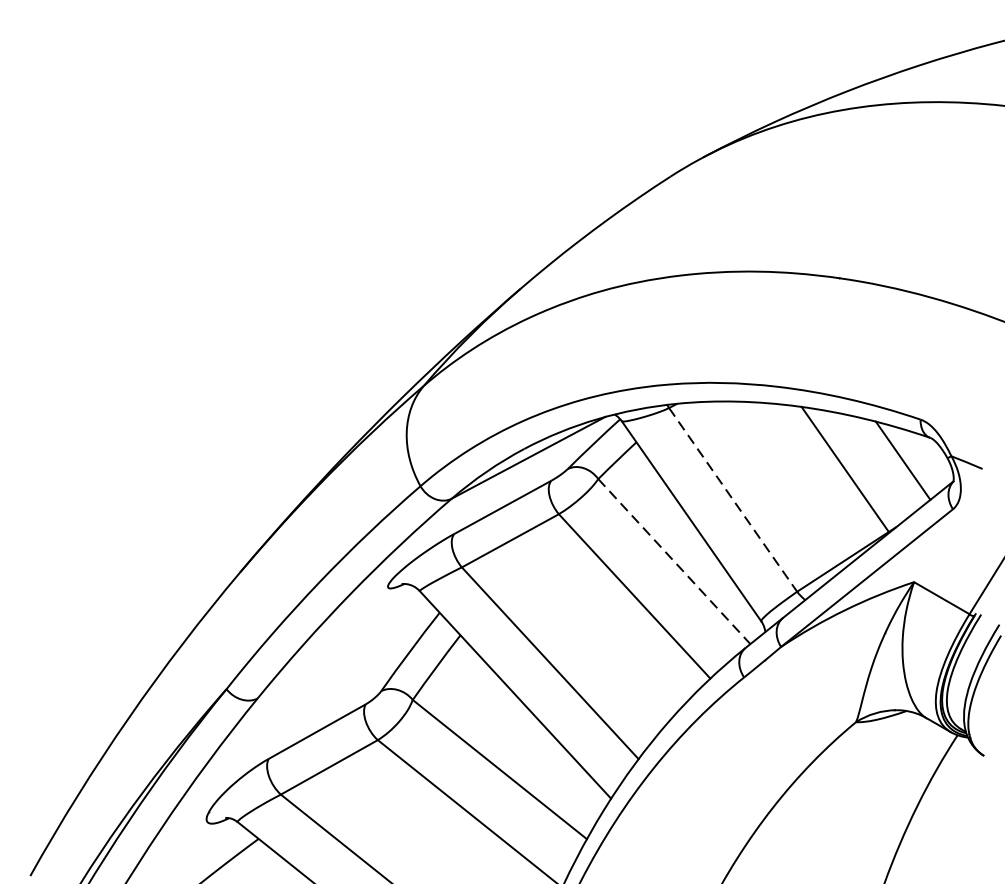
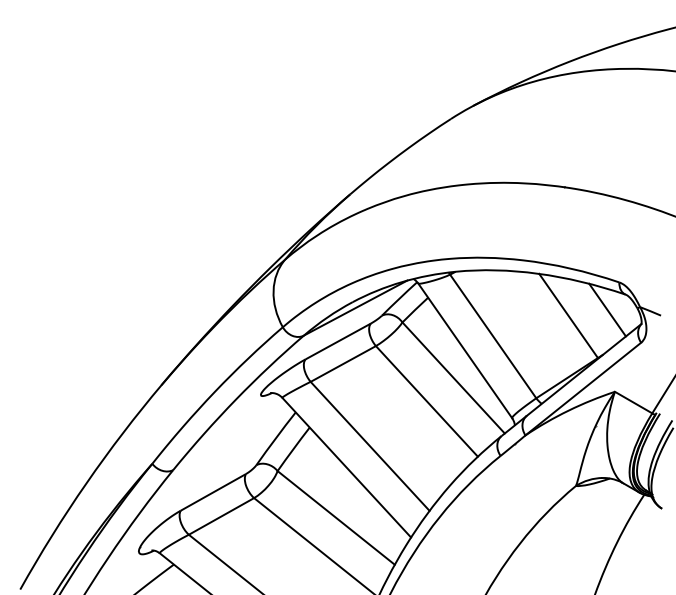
line: (733, 499) -> (493, 336), dashed -> solid
line: (674, 560) -> (453, 377), dashed -> solid

